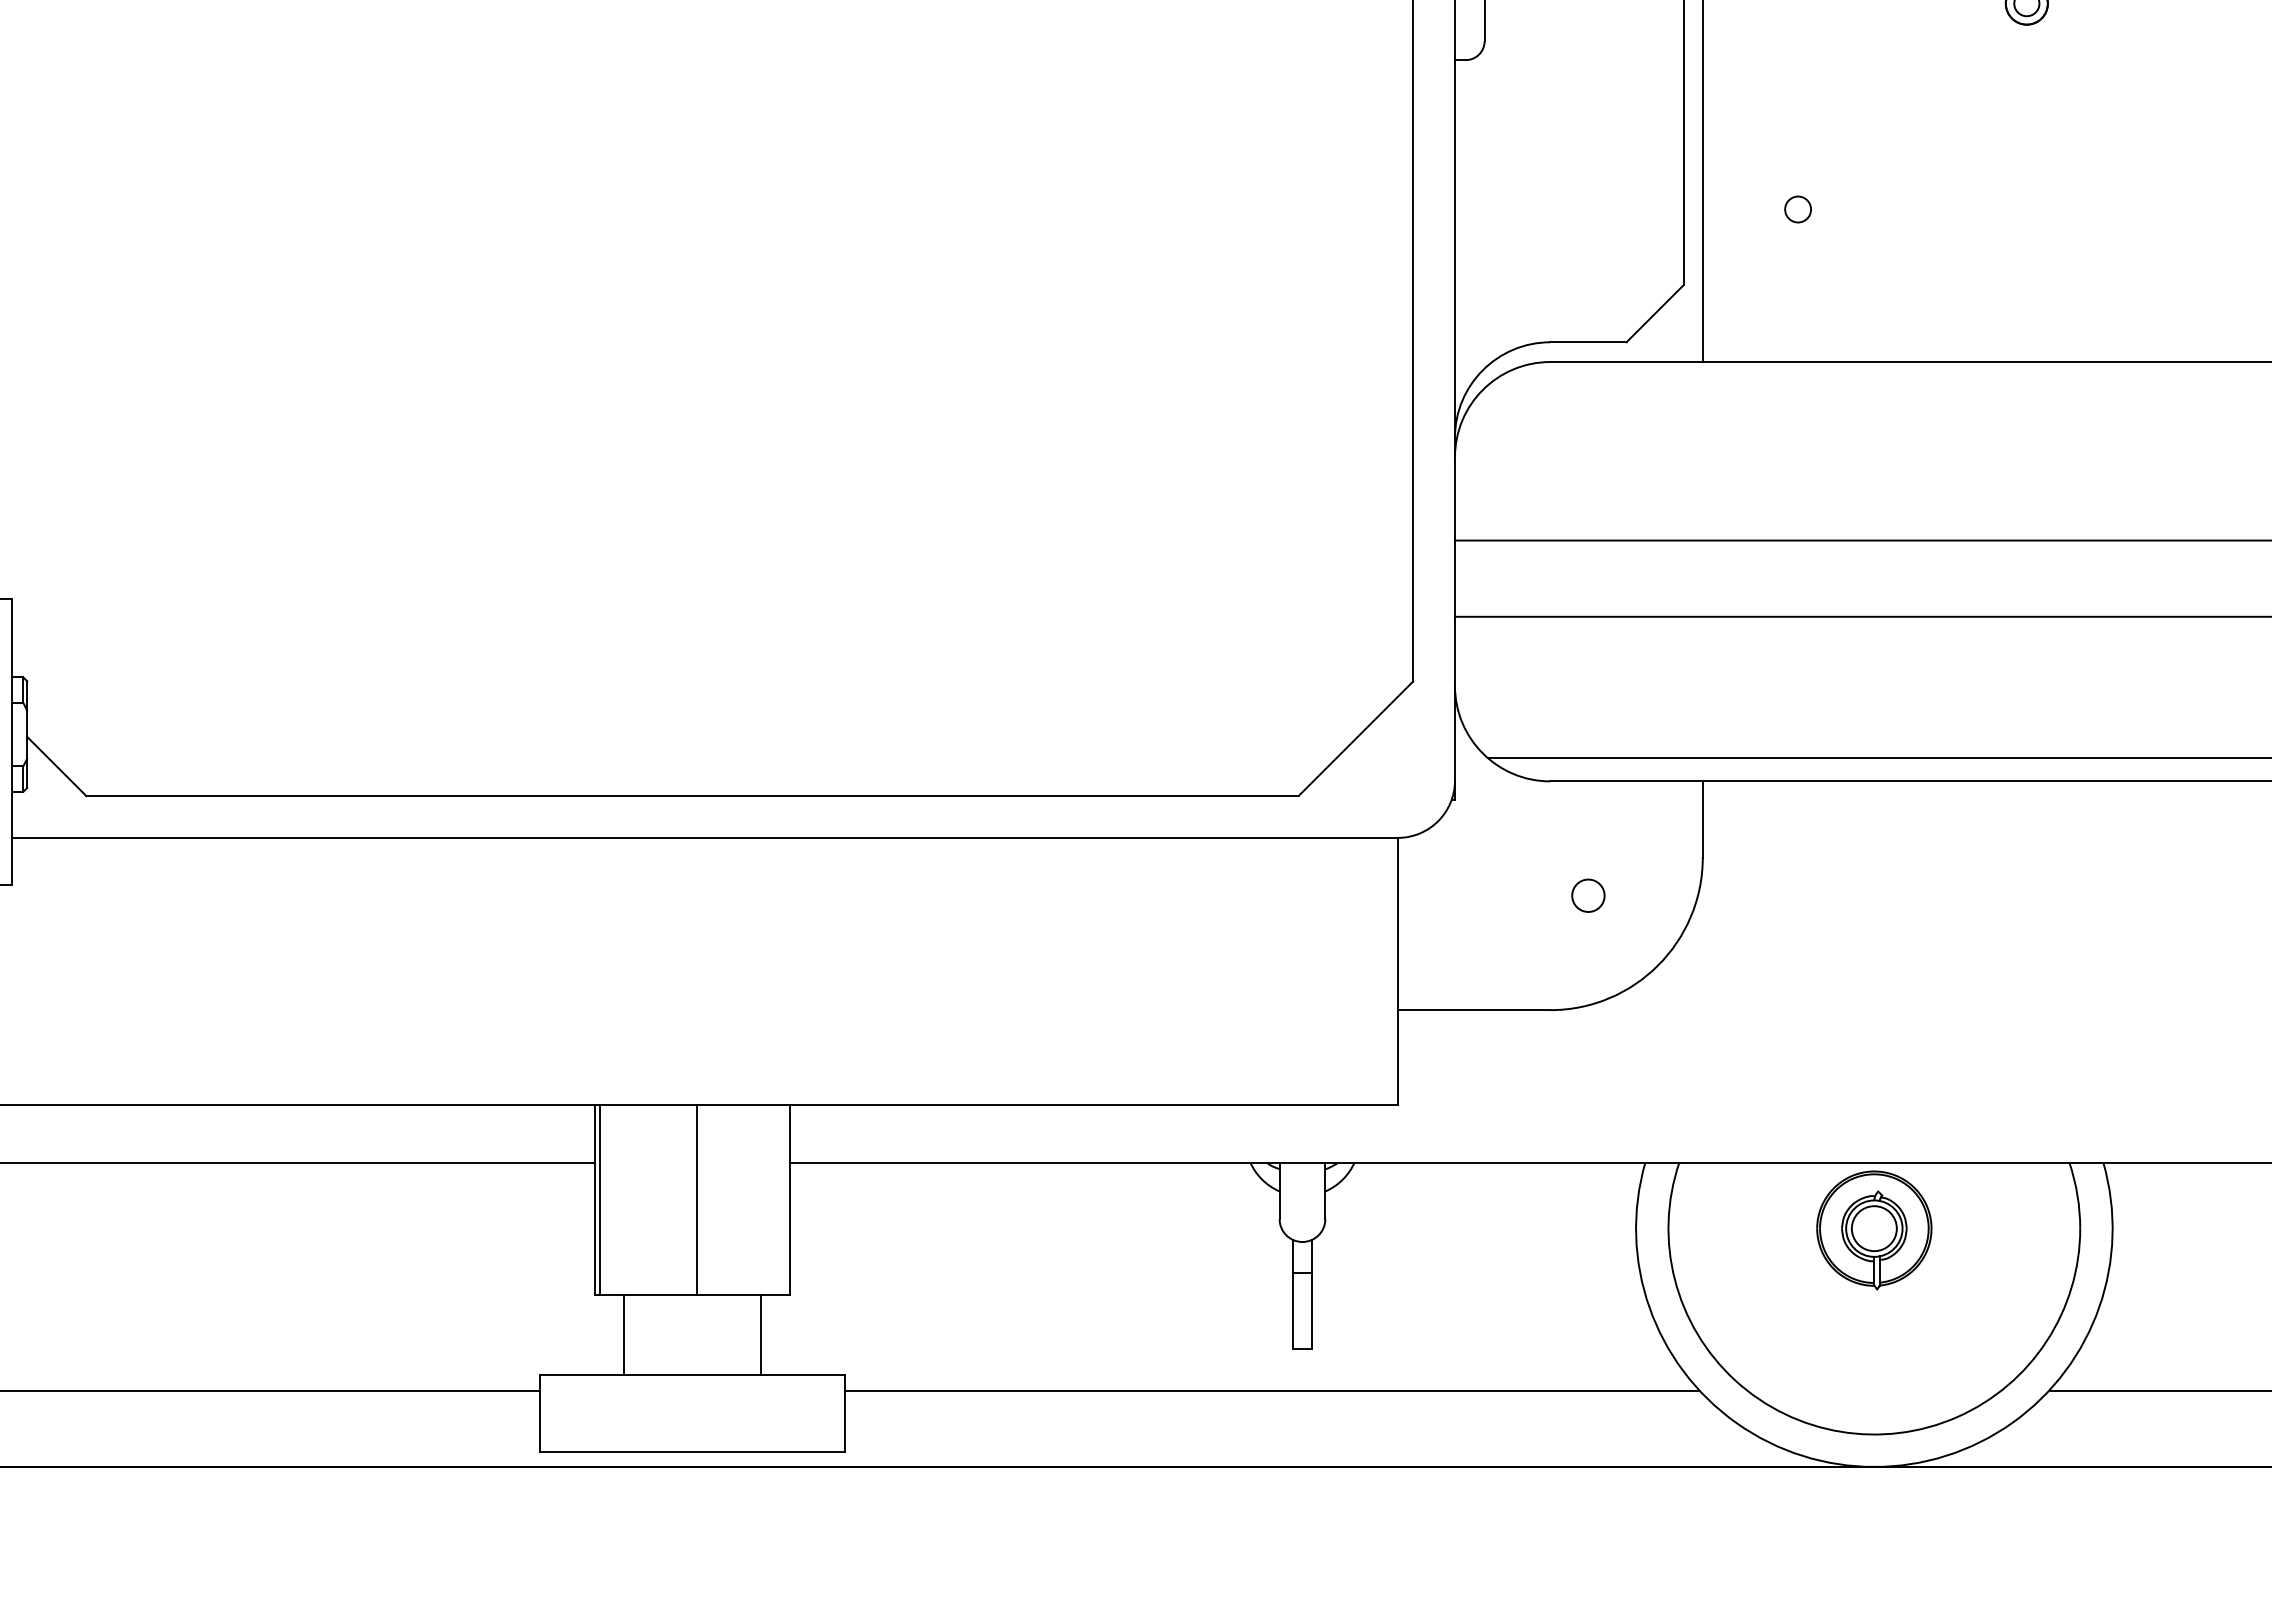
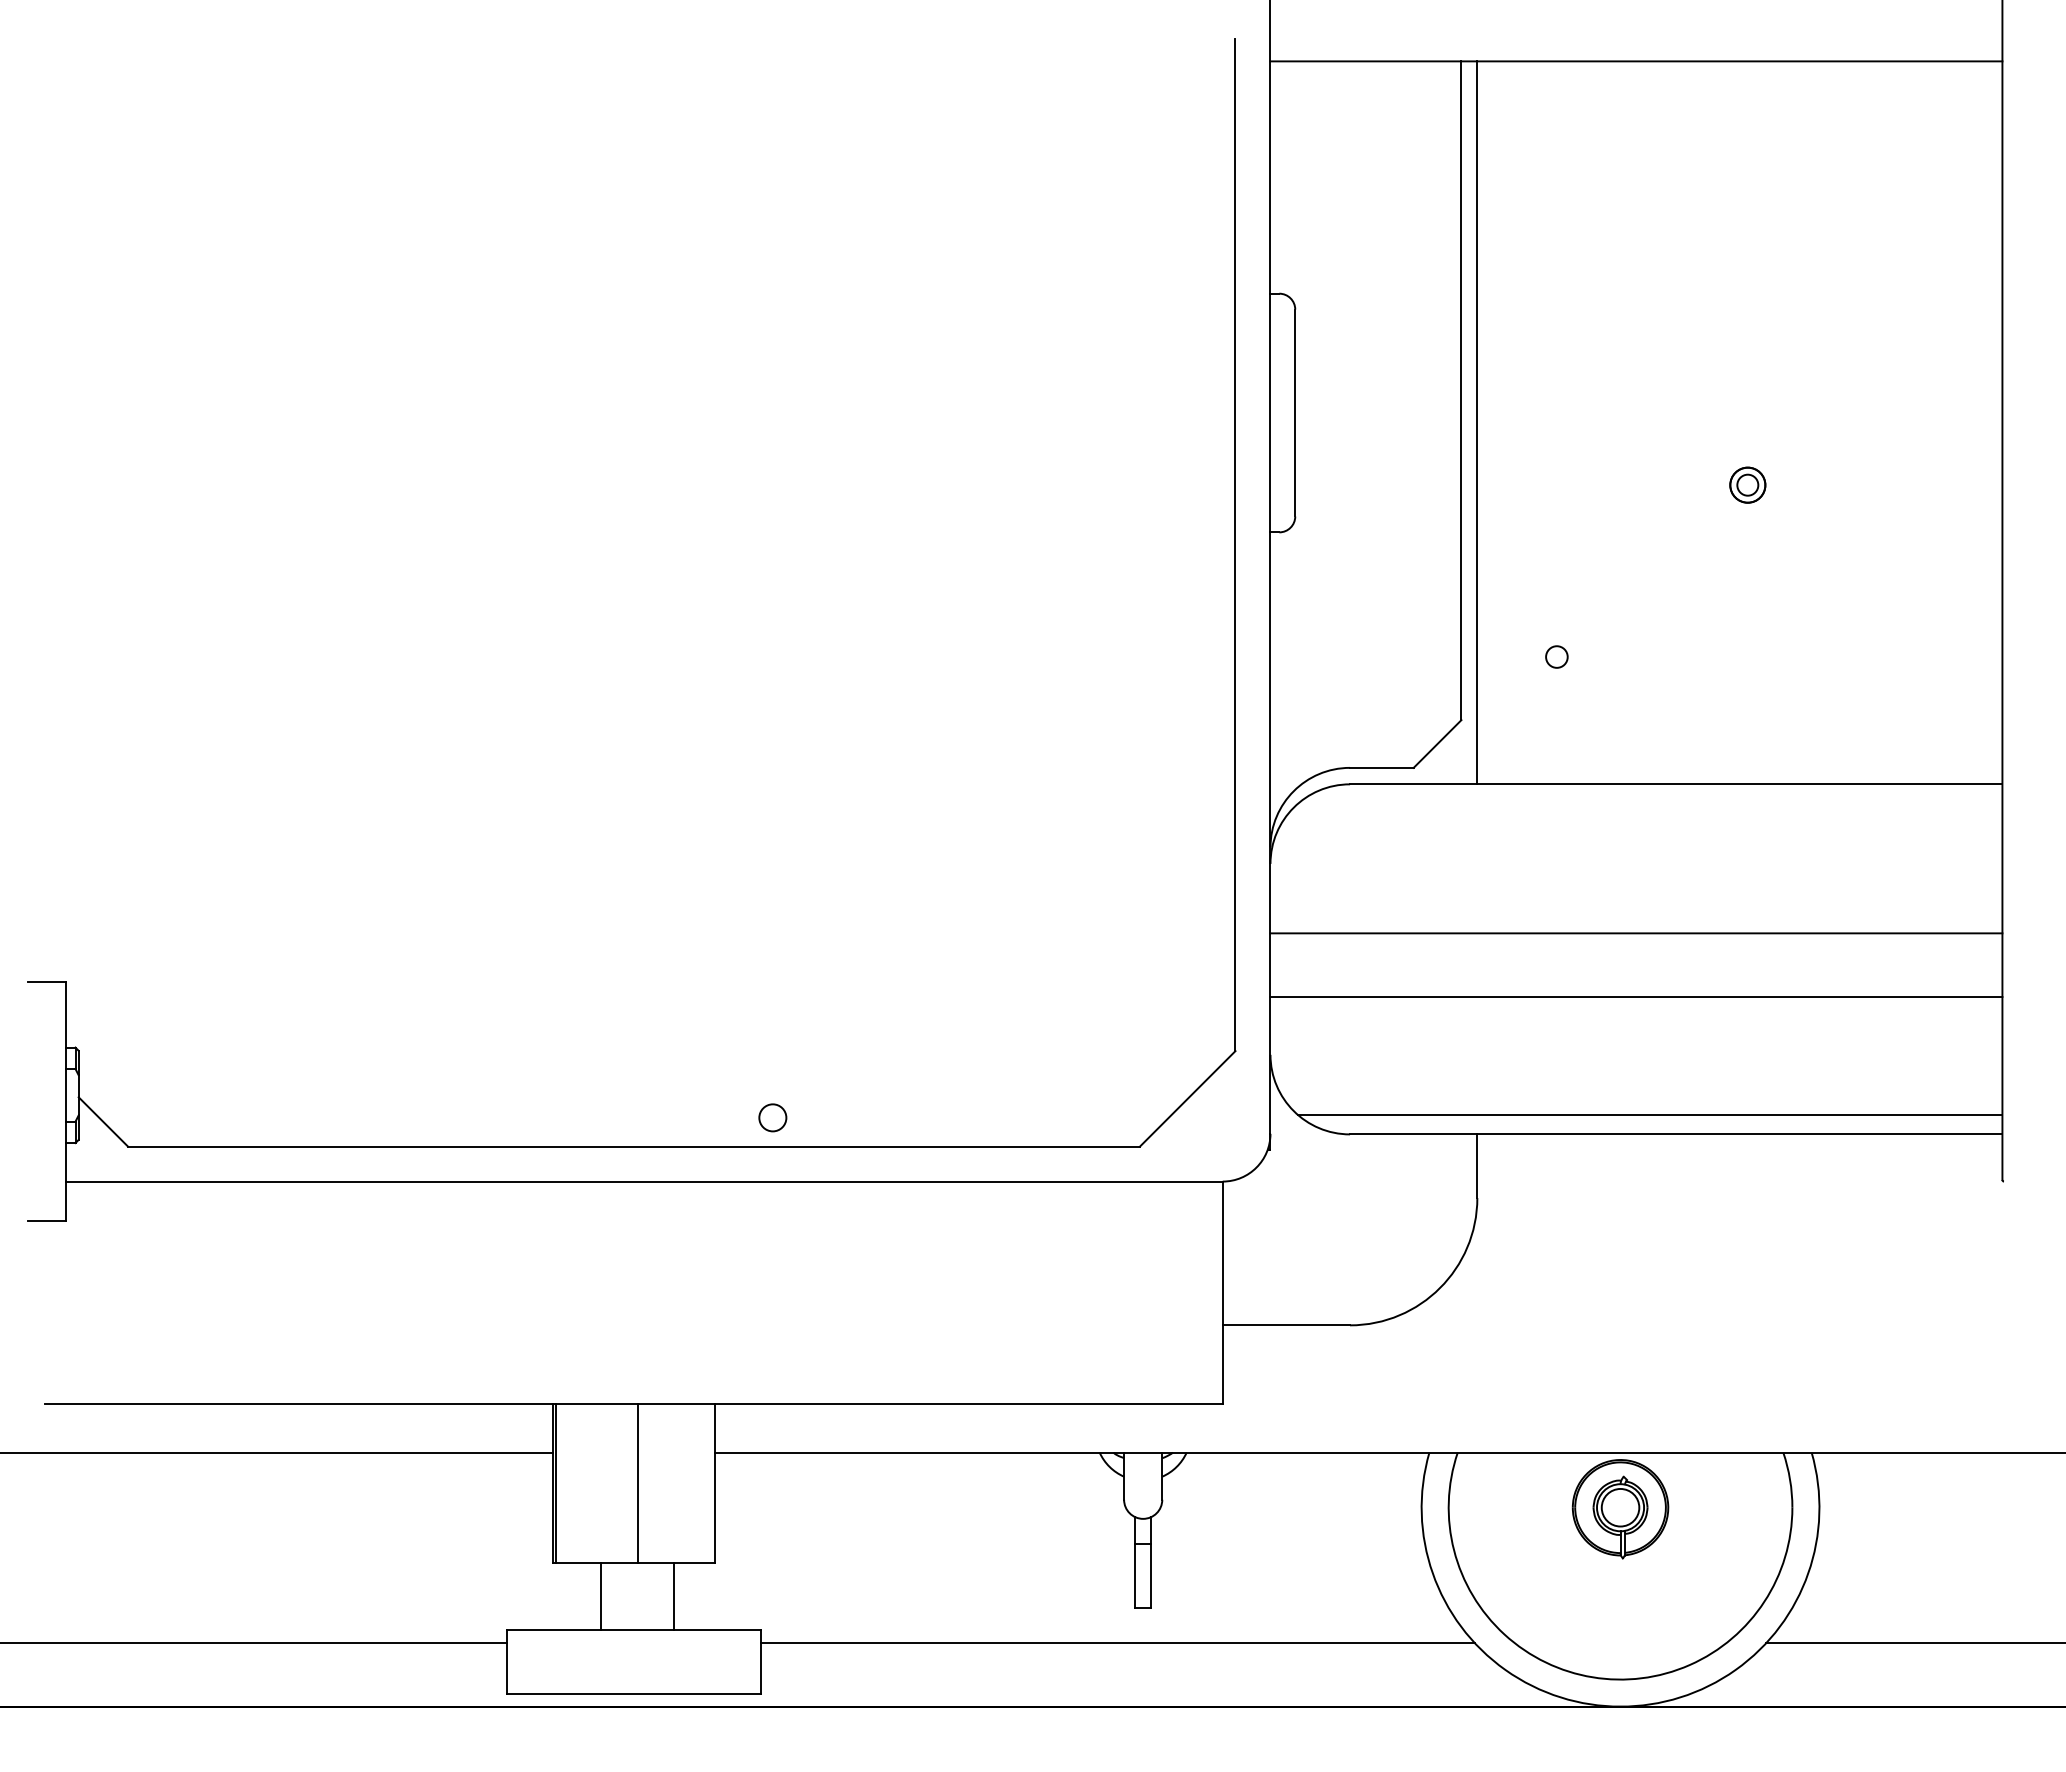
circle: (1587, 895) -> (772, 1117), moved
line: (623, 1334) -> (673, 1596), moved
line: (761, 1334) -> (601, 1596), moved

